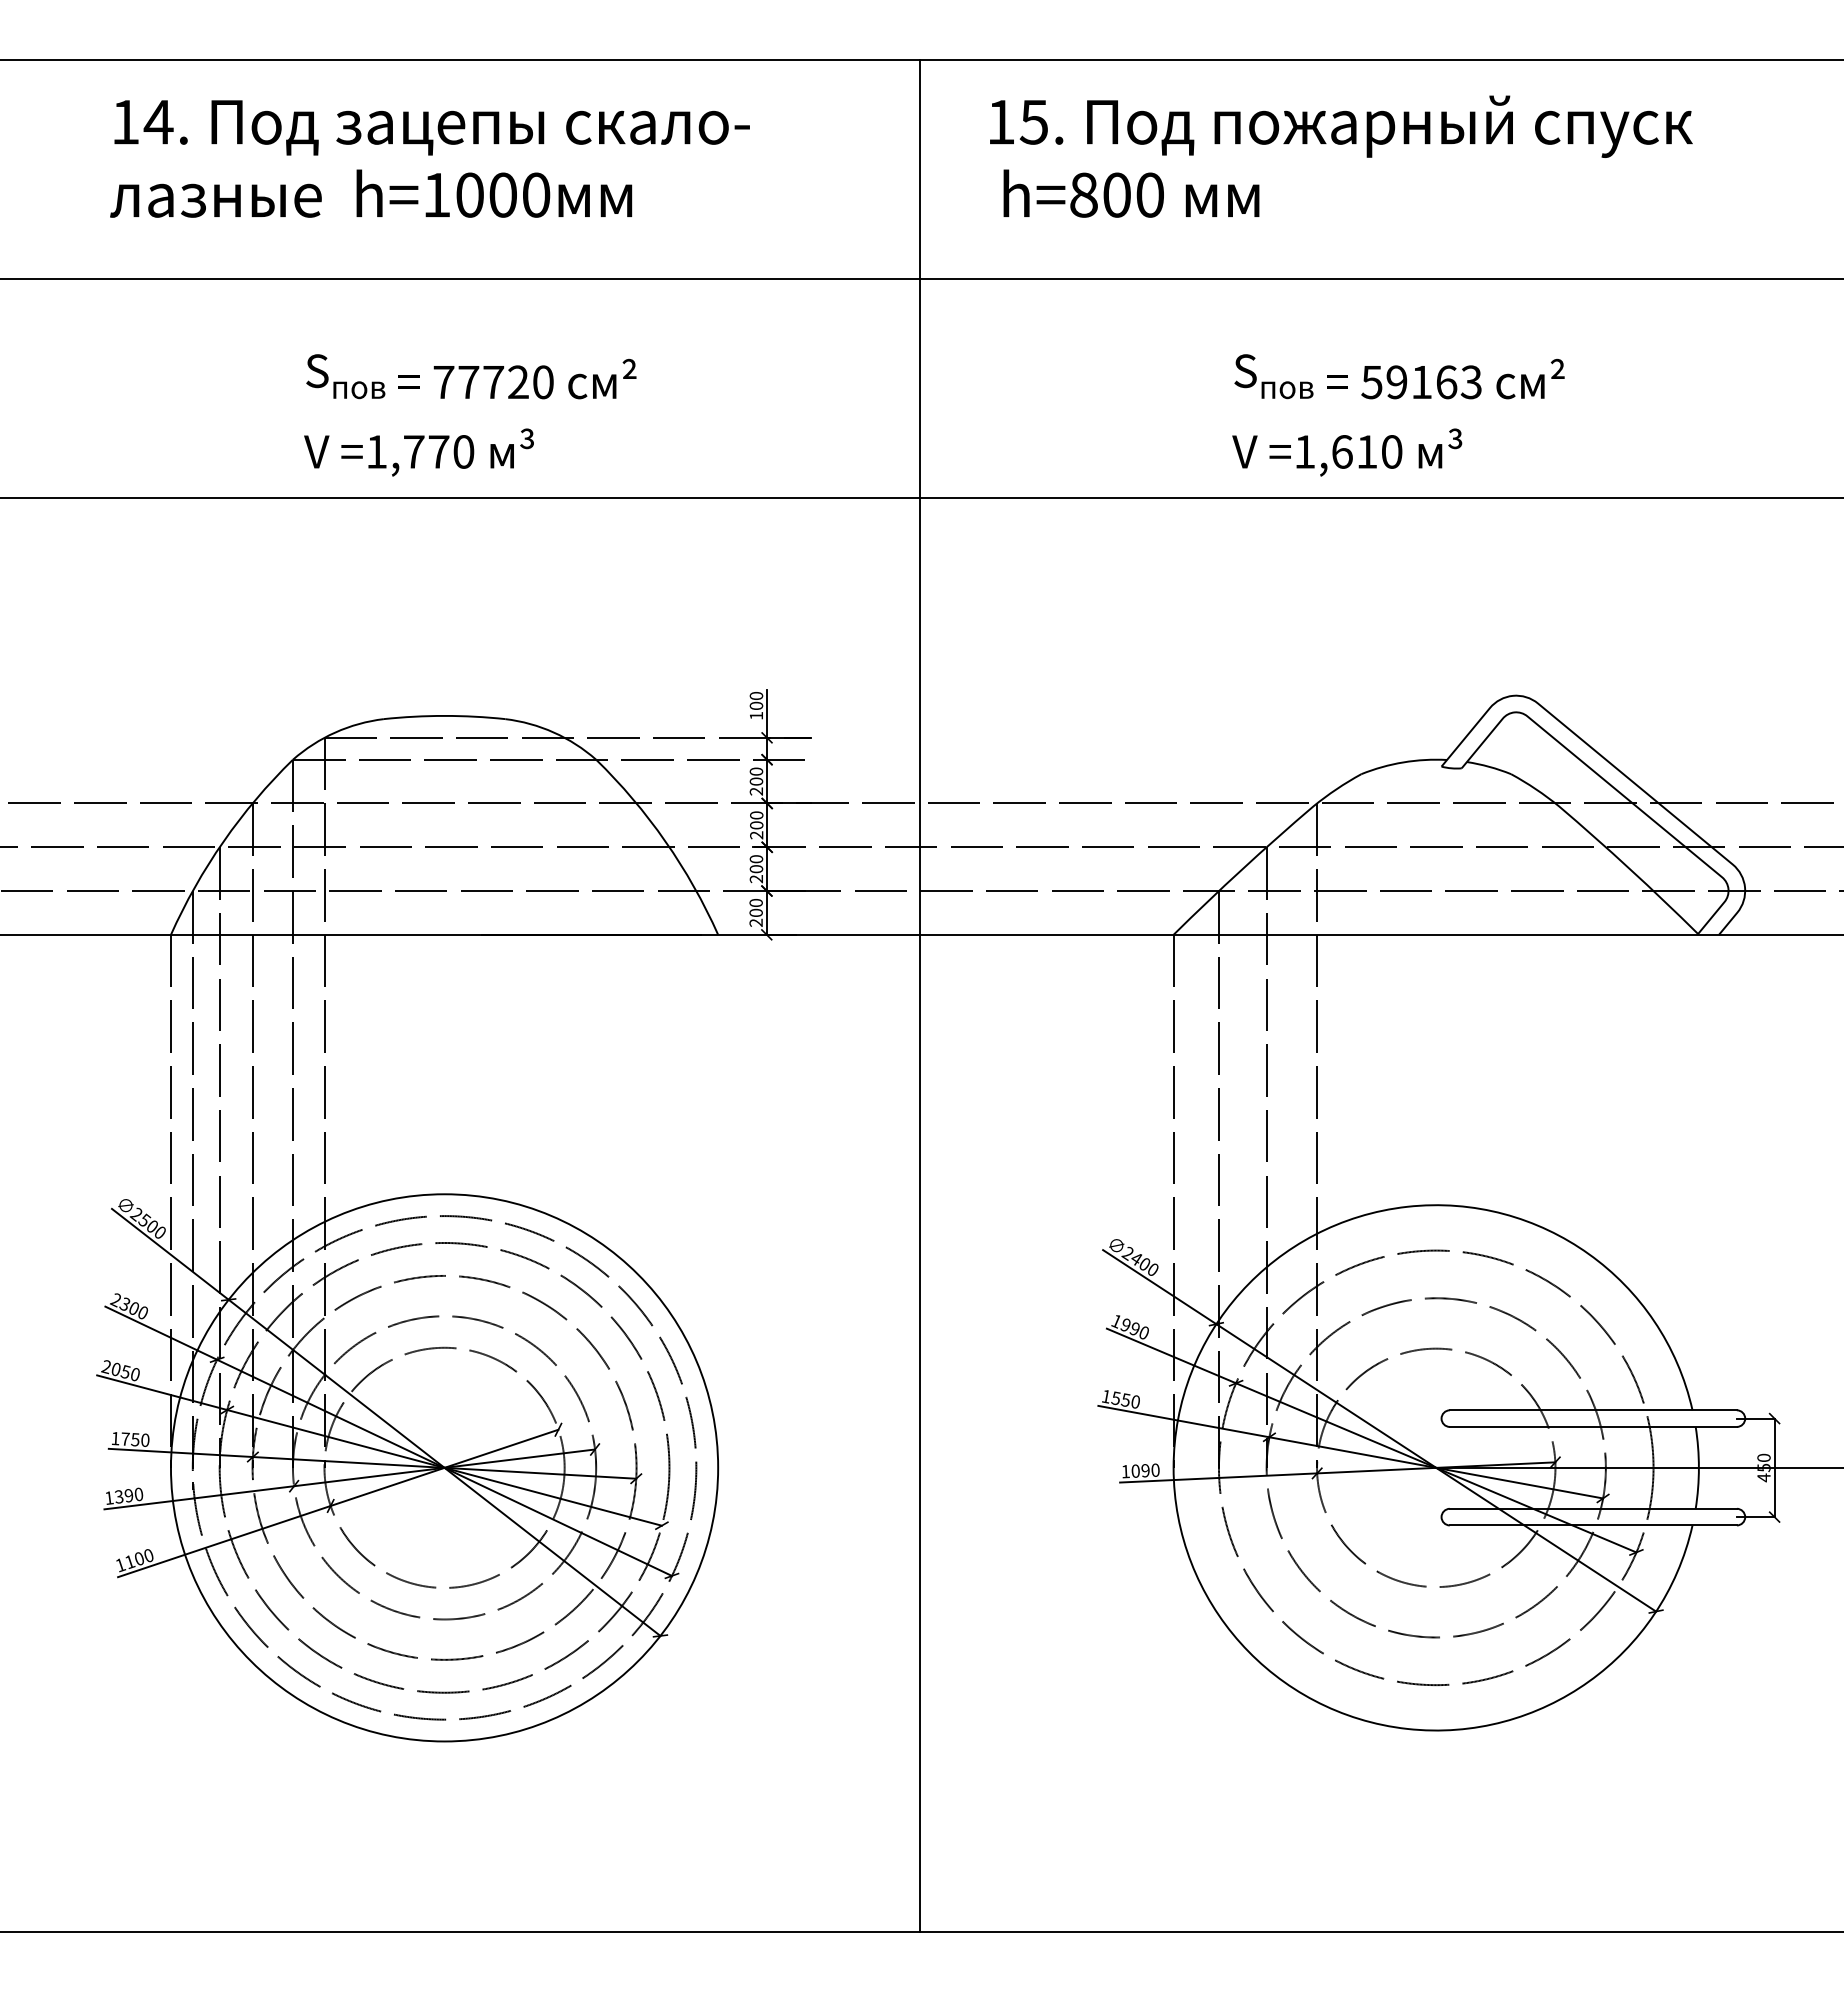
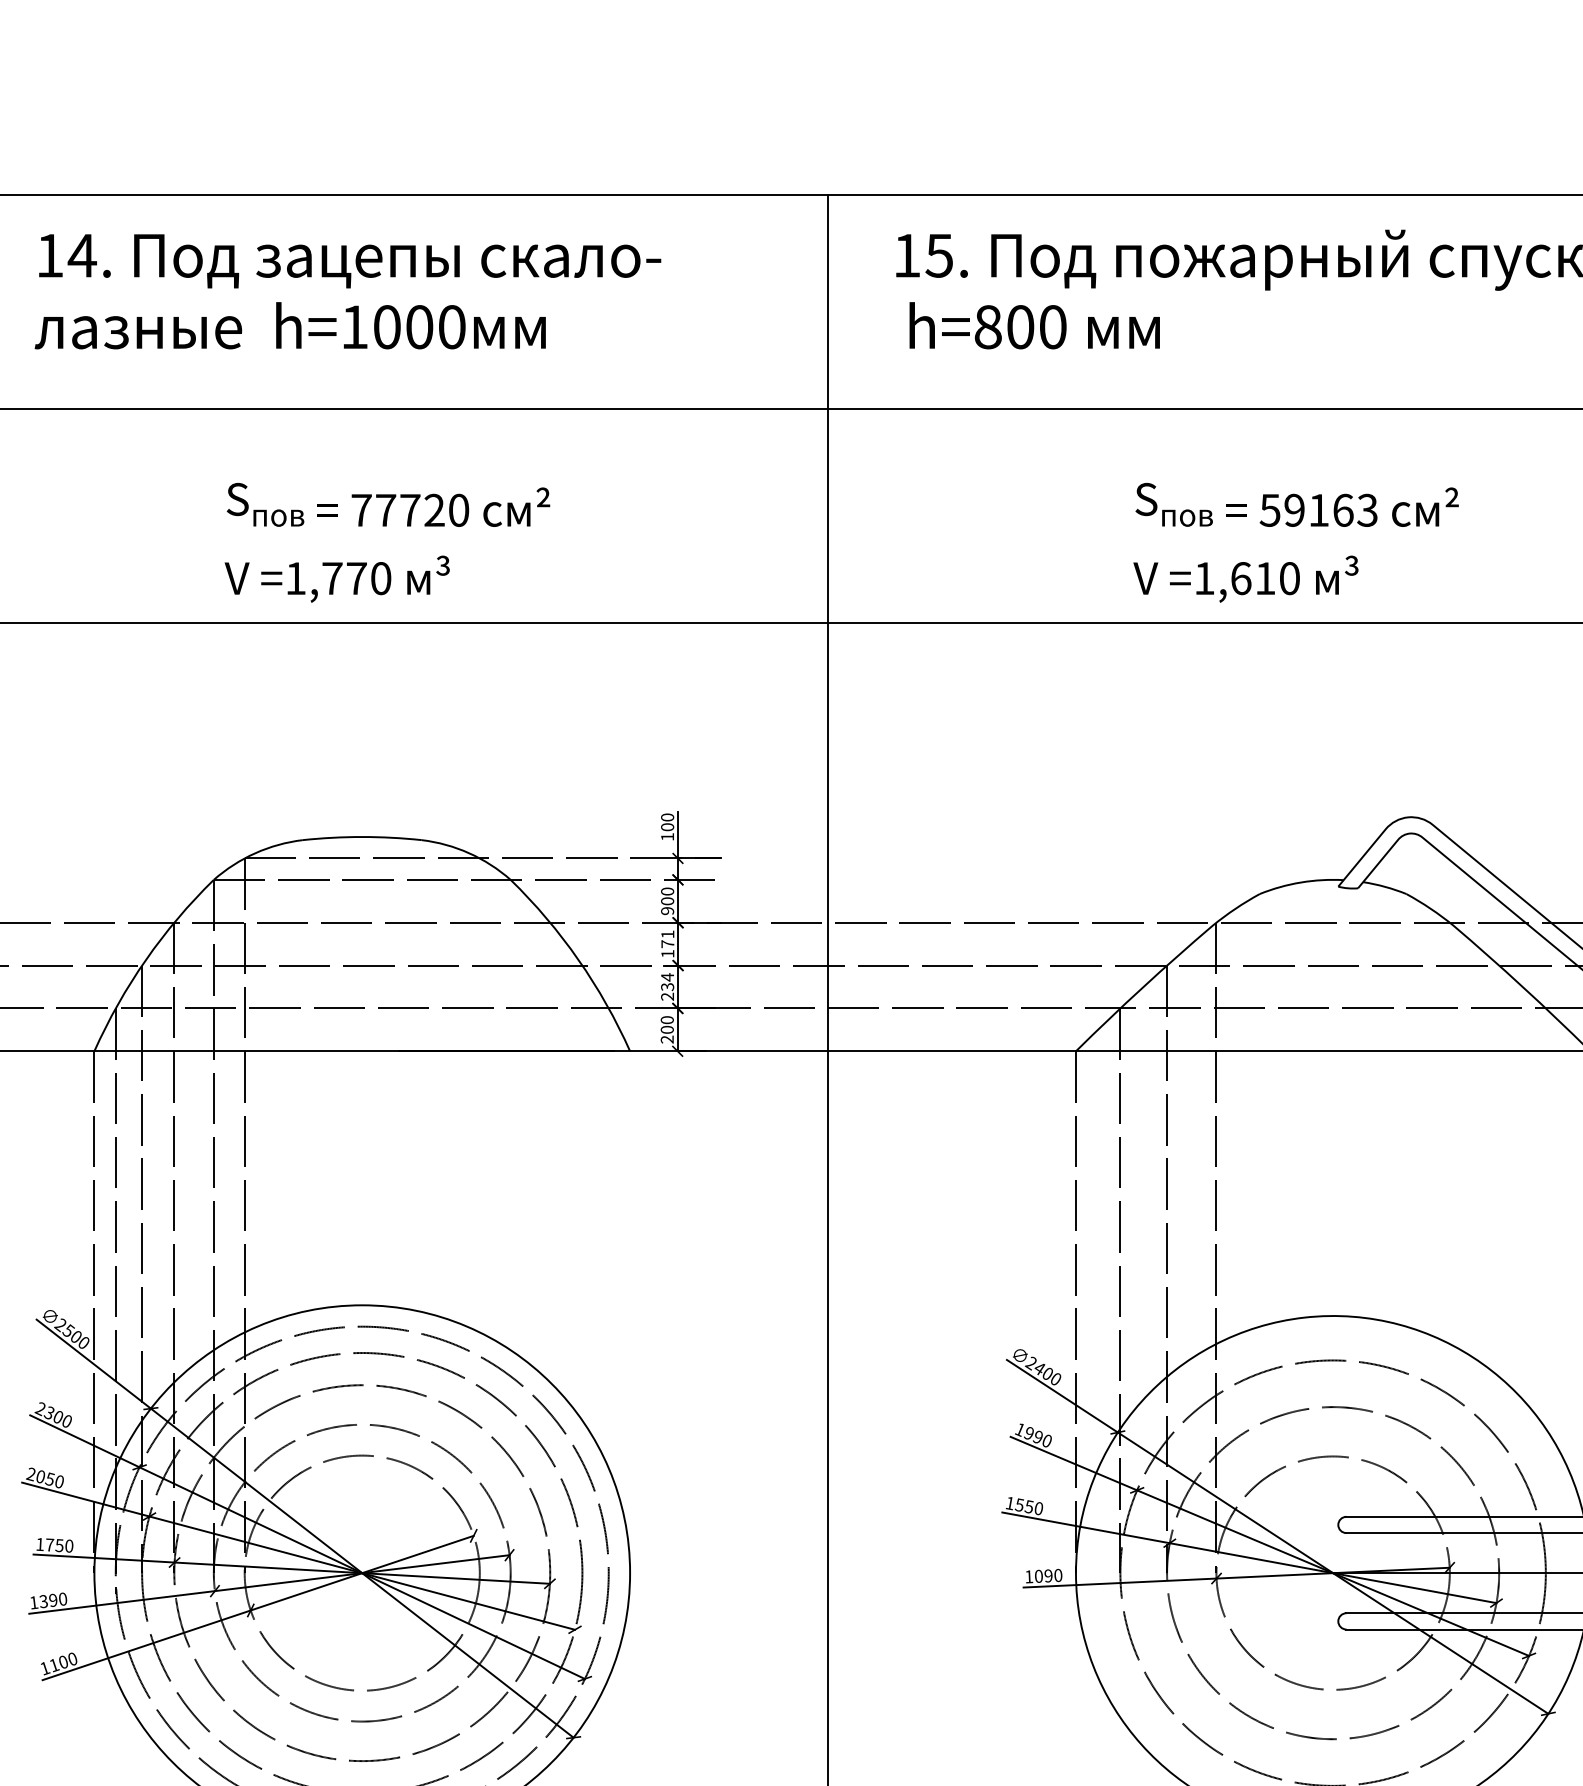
text: (756, 791) -> (667, 910), 200 -> 900
text: (756, 825) -> (667, 944), 200 -> 171
text: (756, 863) -> (667, 981), 200 -> 234

